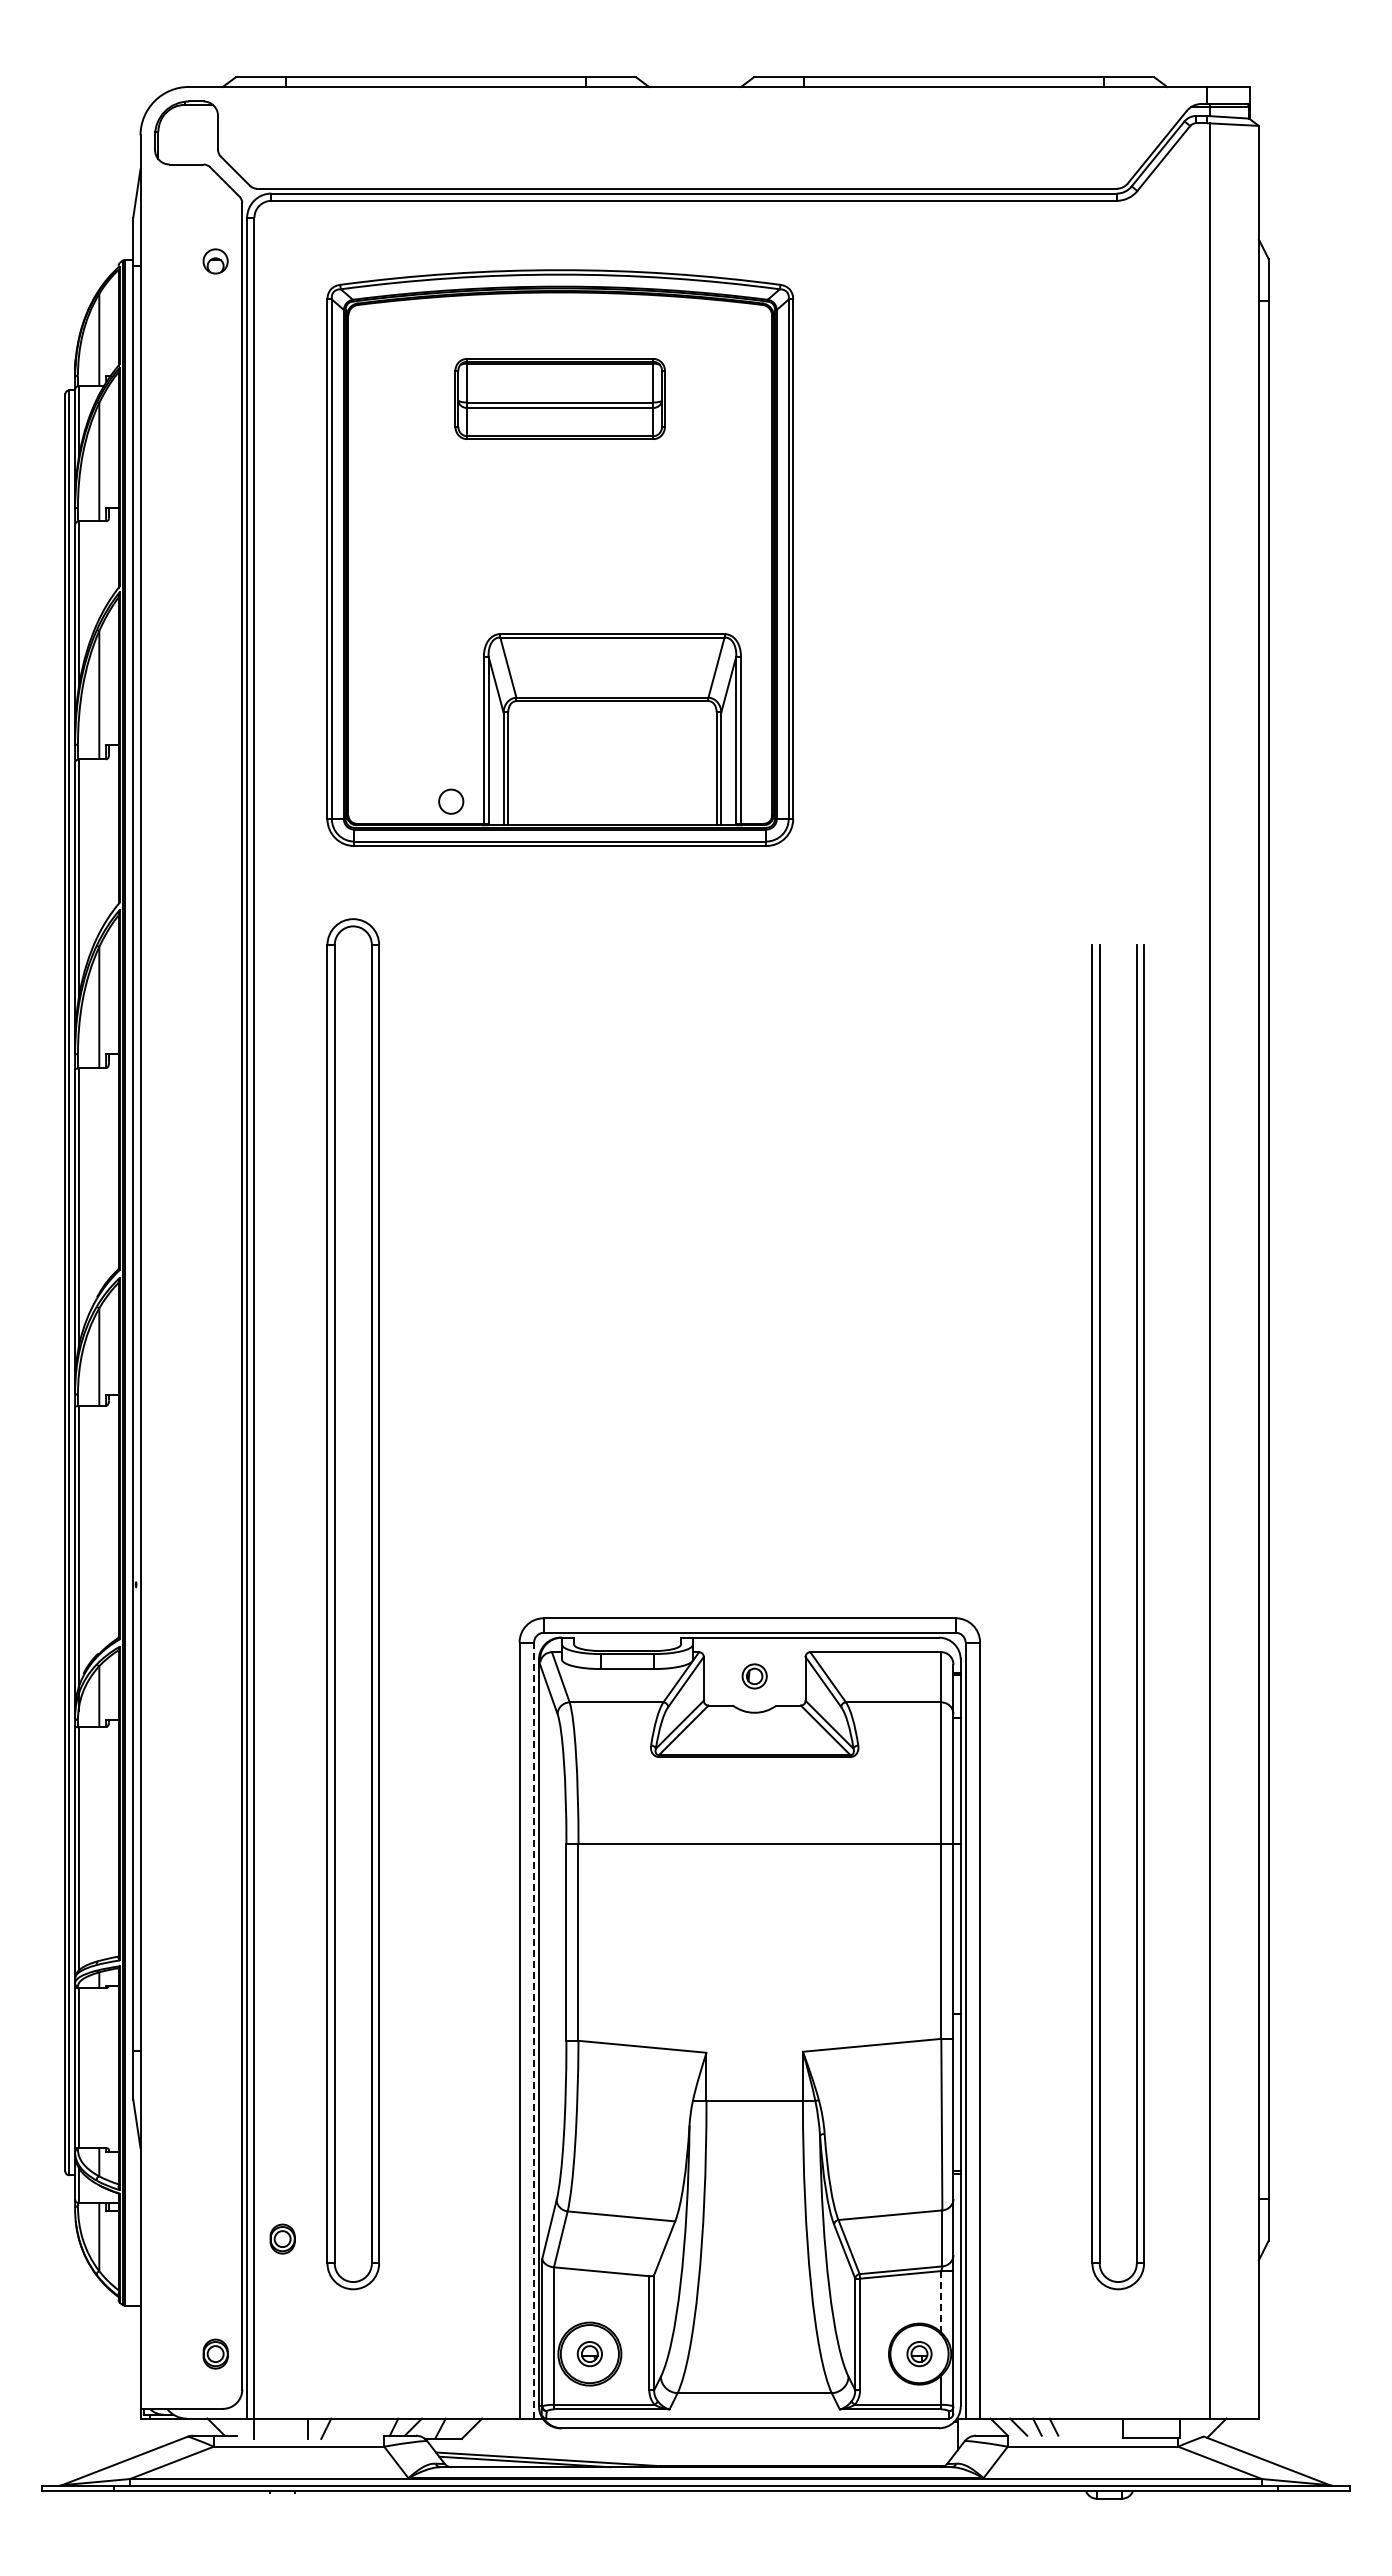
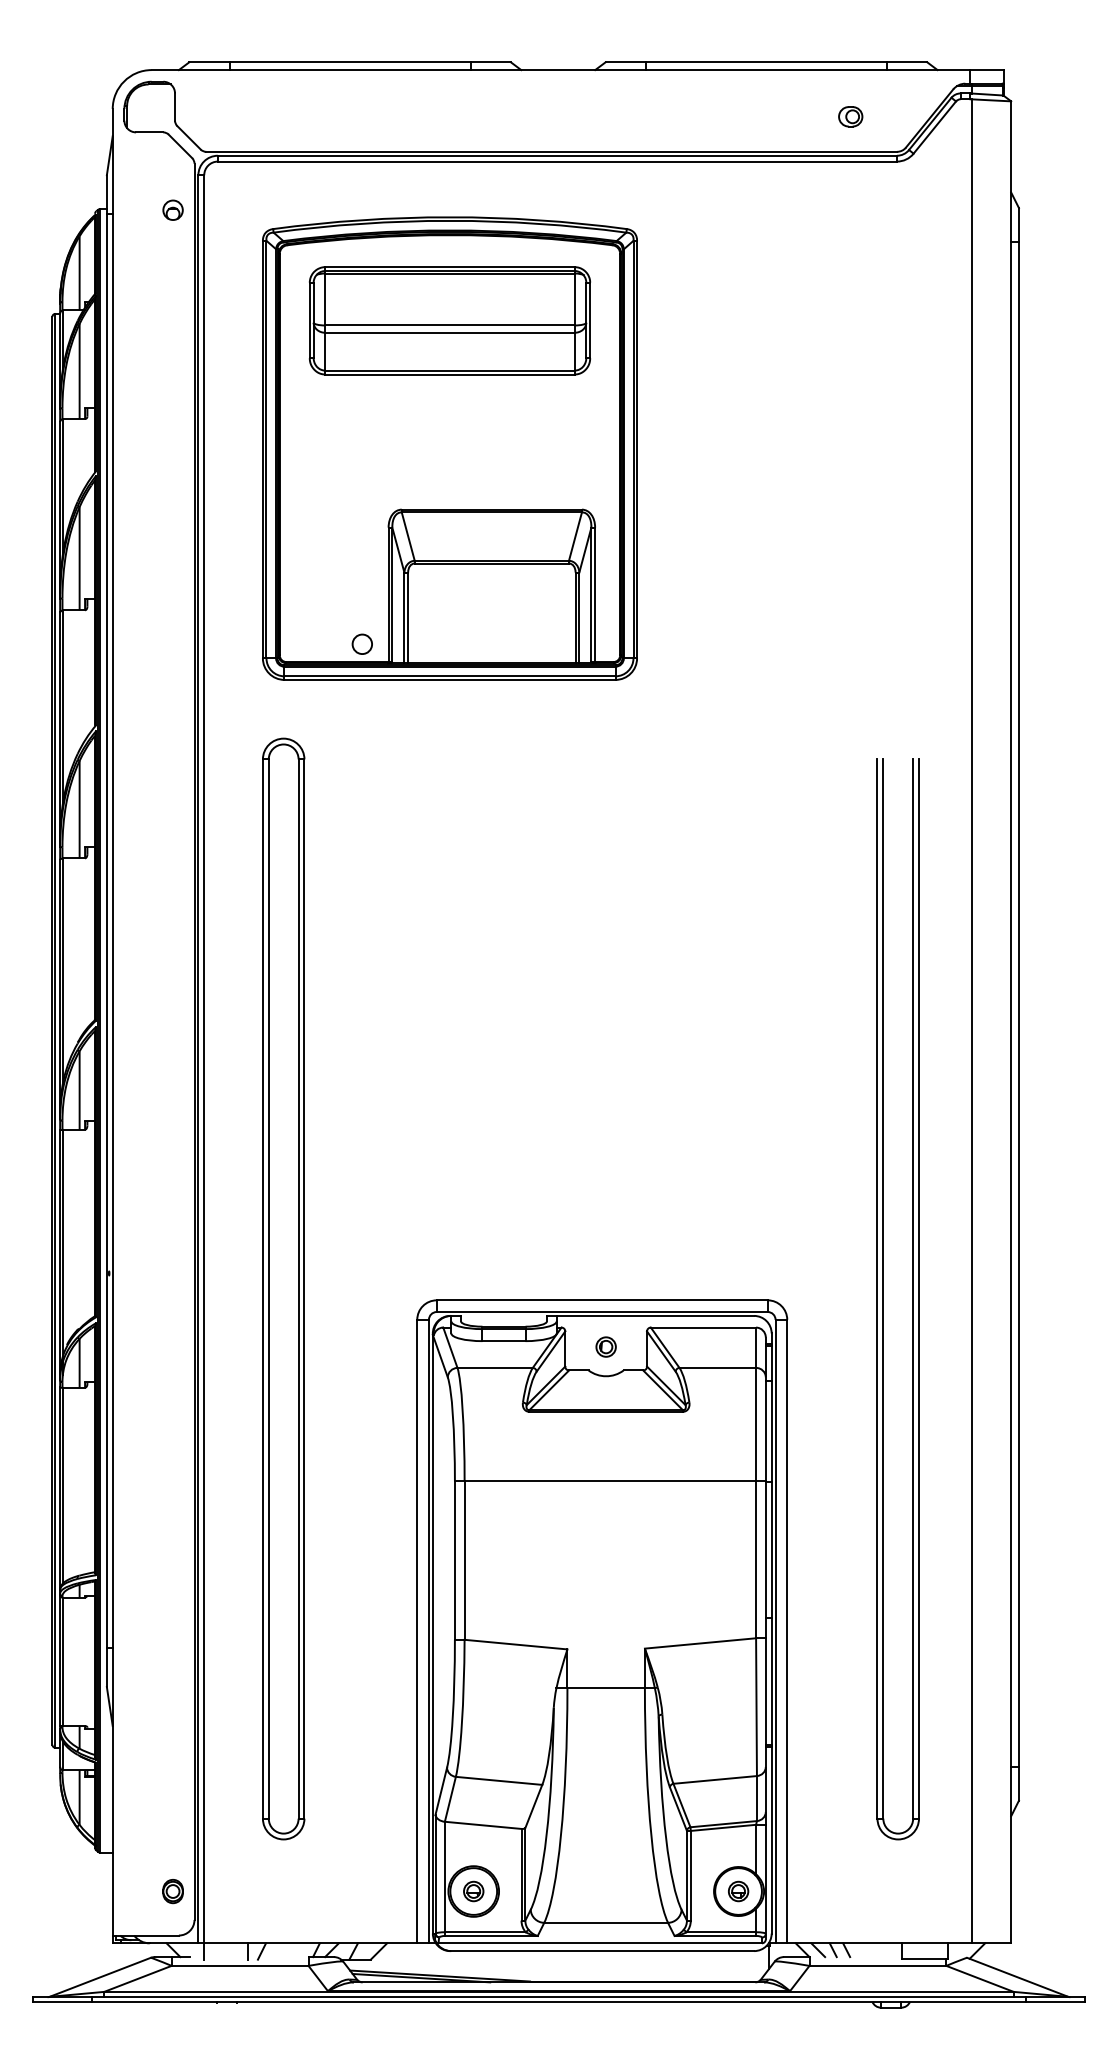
part: (1058, 145) -> (850, 117), added
part: (559, 398) -> (449, 320), size x1.67
line: (534, 2030) -> (429, 1631), dashed -> solid
part: (282, 2238) -> (226, 1798), removed
line: (941, 2301) -> (756, 1849), dashed -> solid

